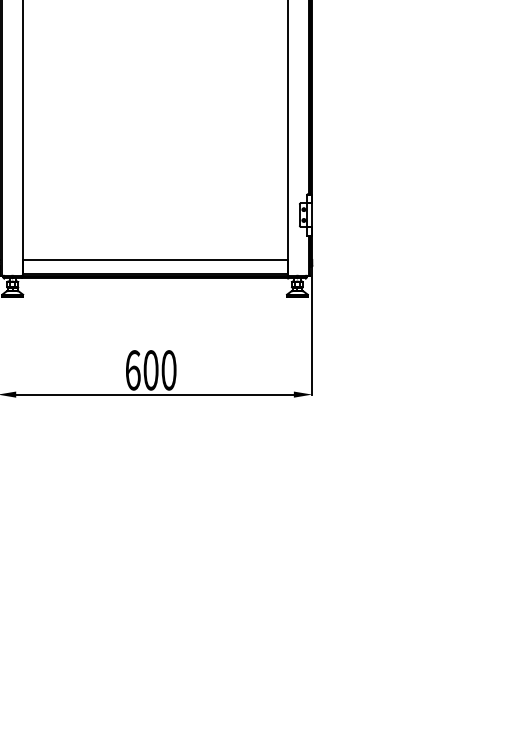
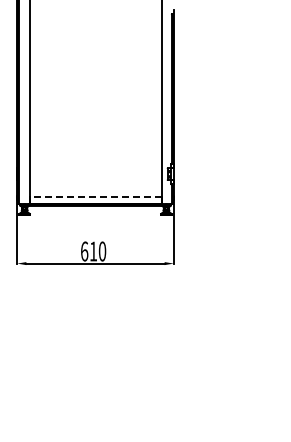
line: (154, 259) -> (95, 196), solid -> dashed
text: (150, 370) -> (93, 251), 600 -> 610

